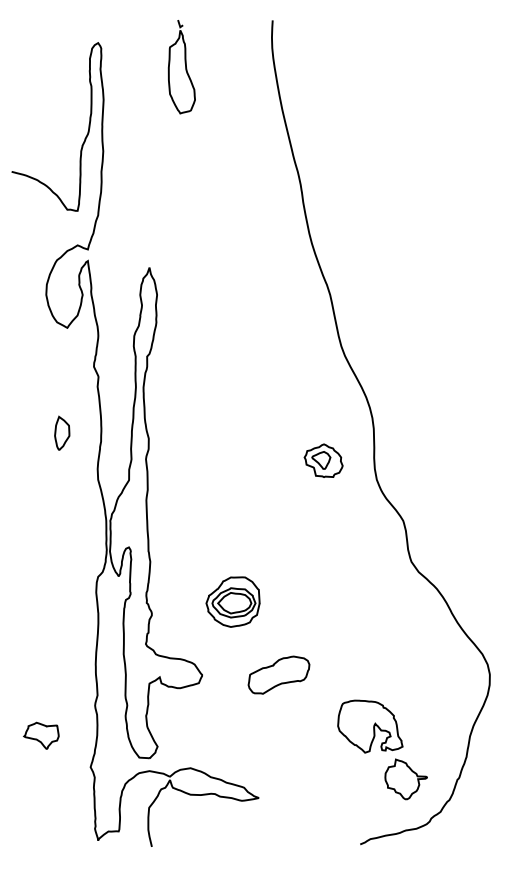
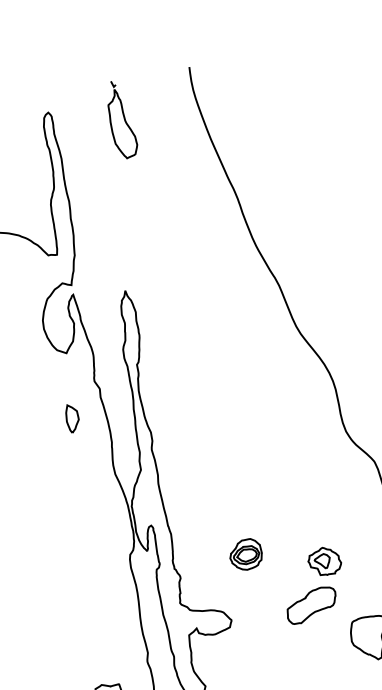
part: (62, 432) -> (72, 417), moved
part: (323, 460) -> (324, 561), moved
part: (233, 601) -> (246, 554), size x0.71
part: (278, 674) -> (311, 604), moved

